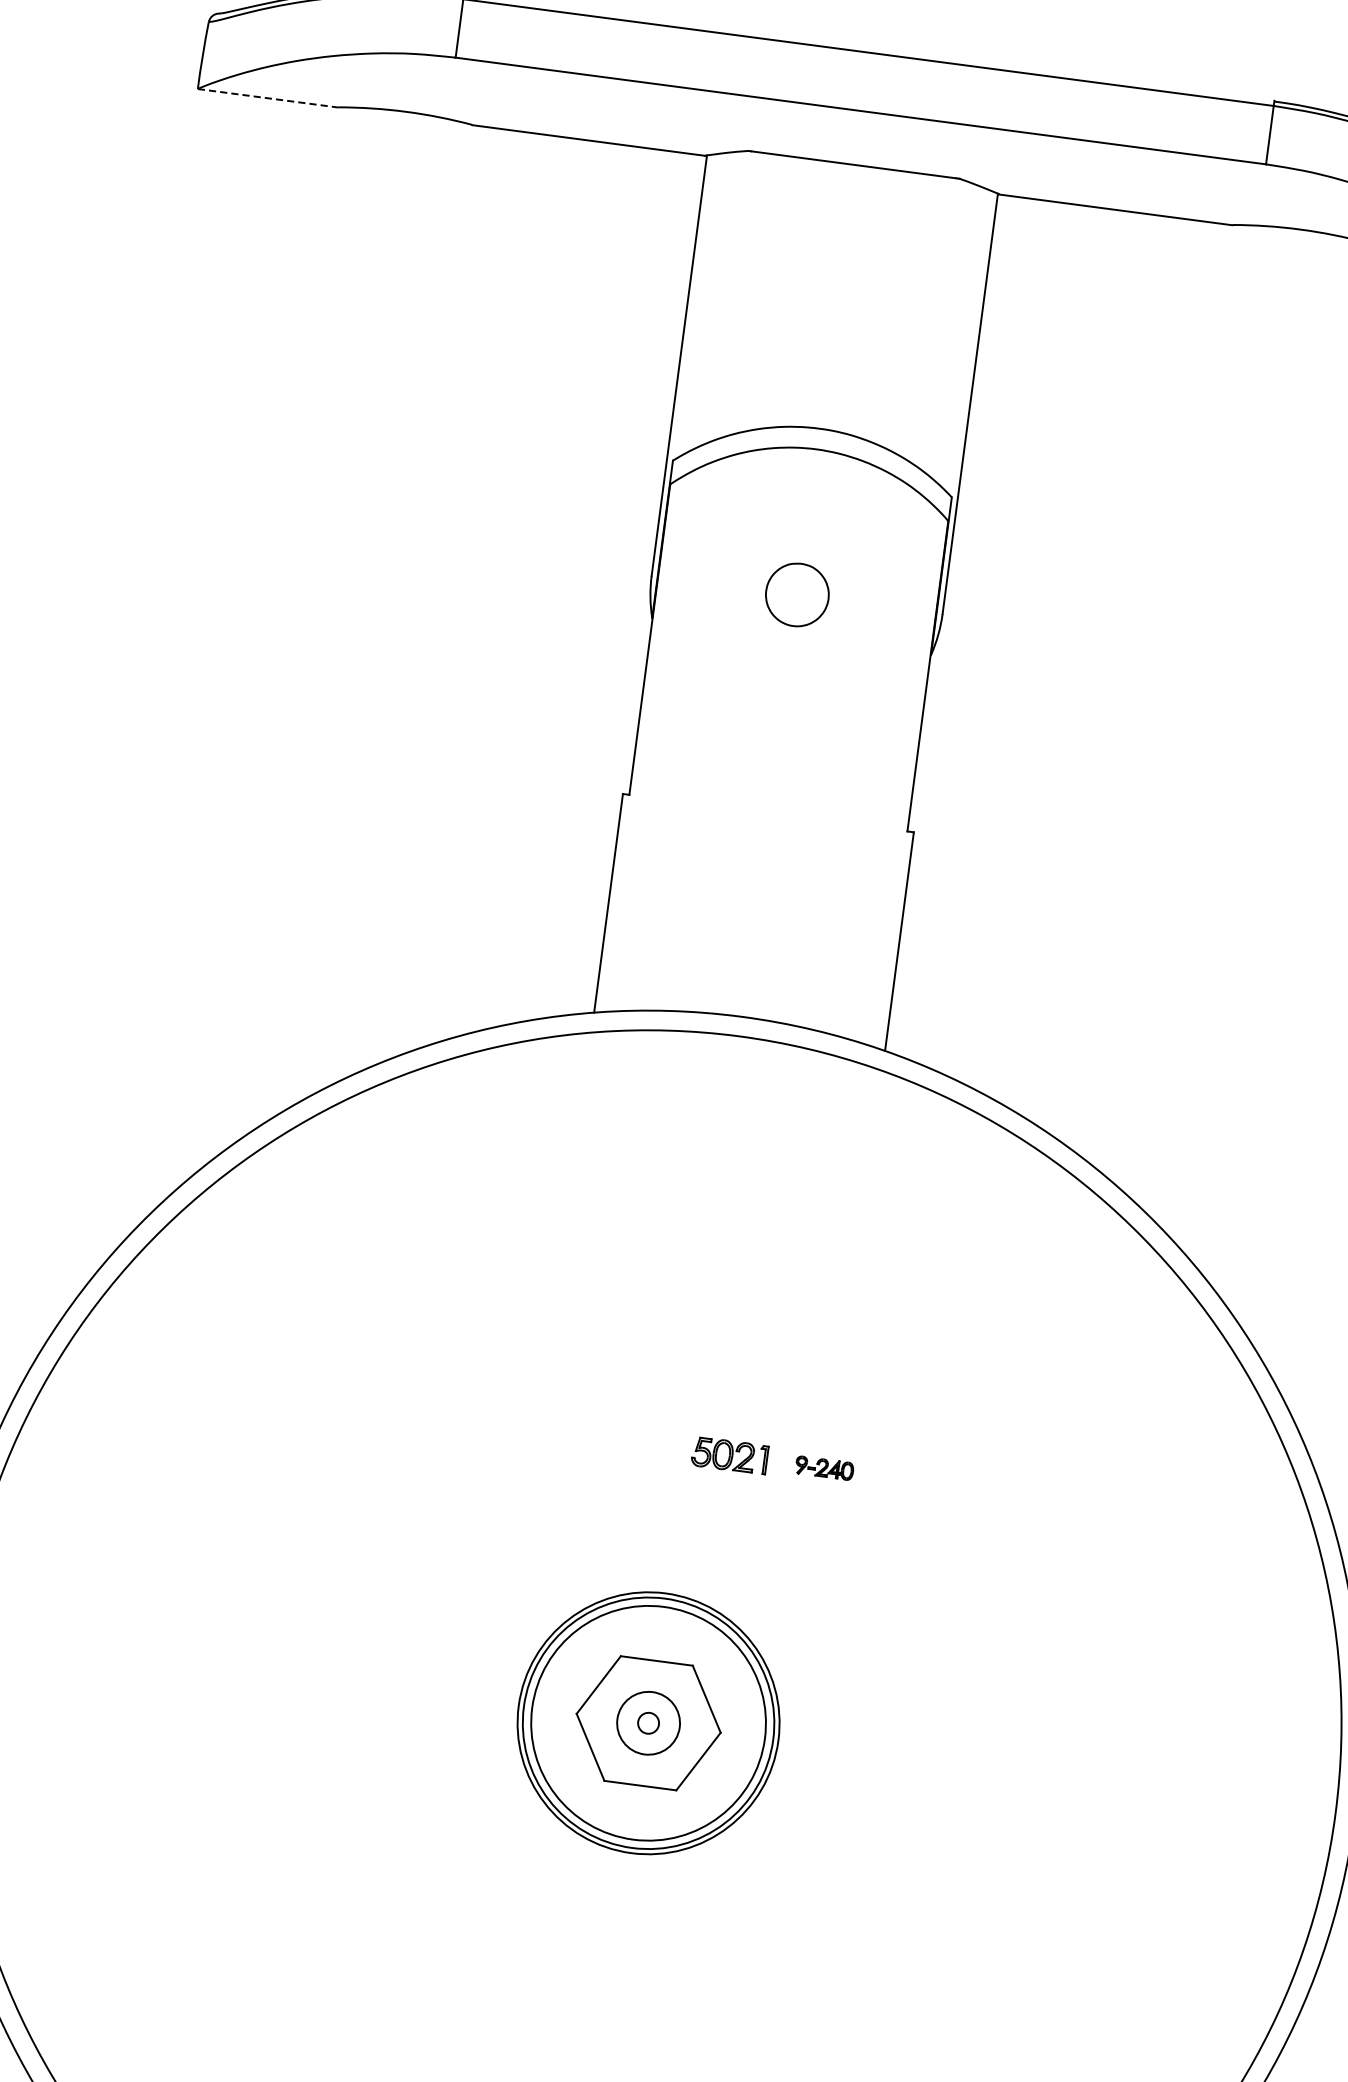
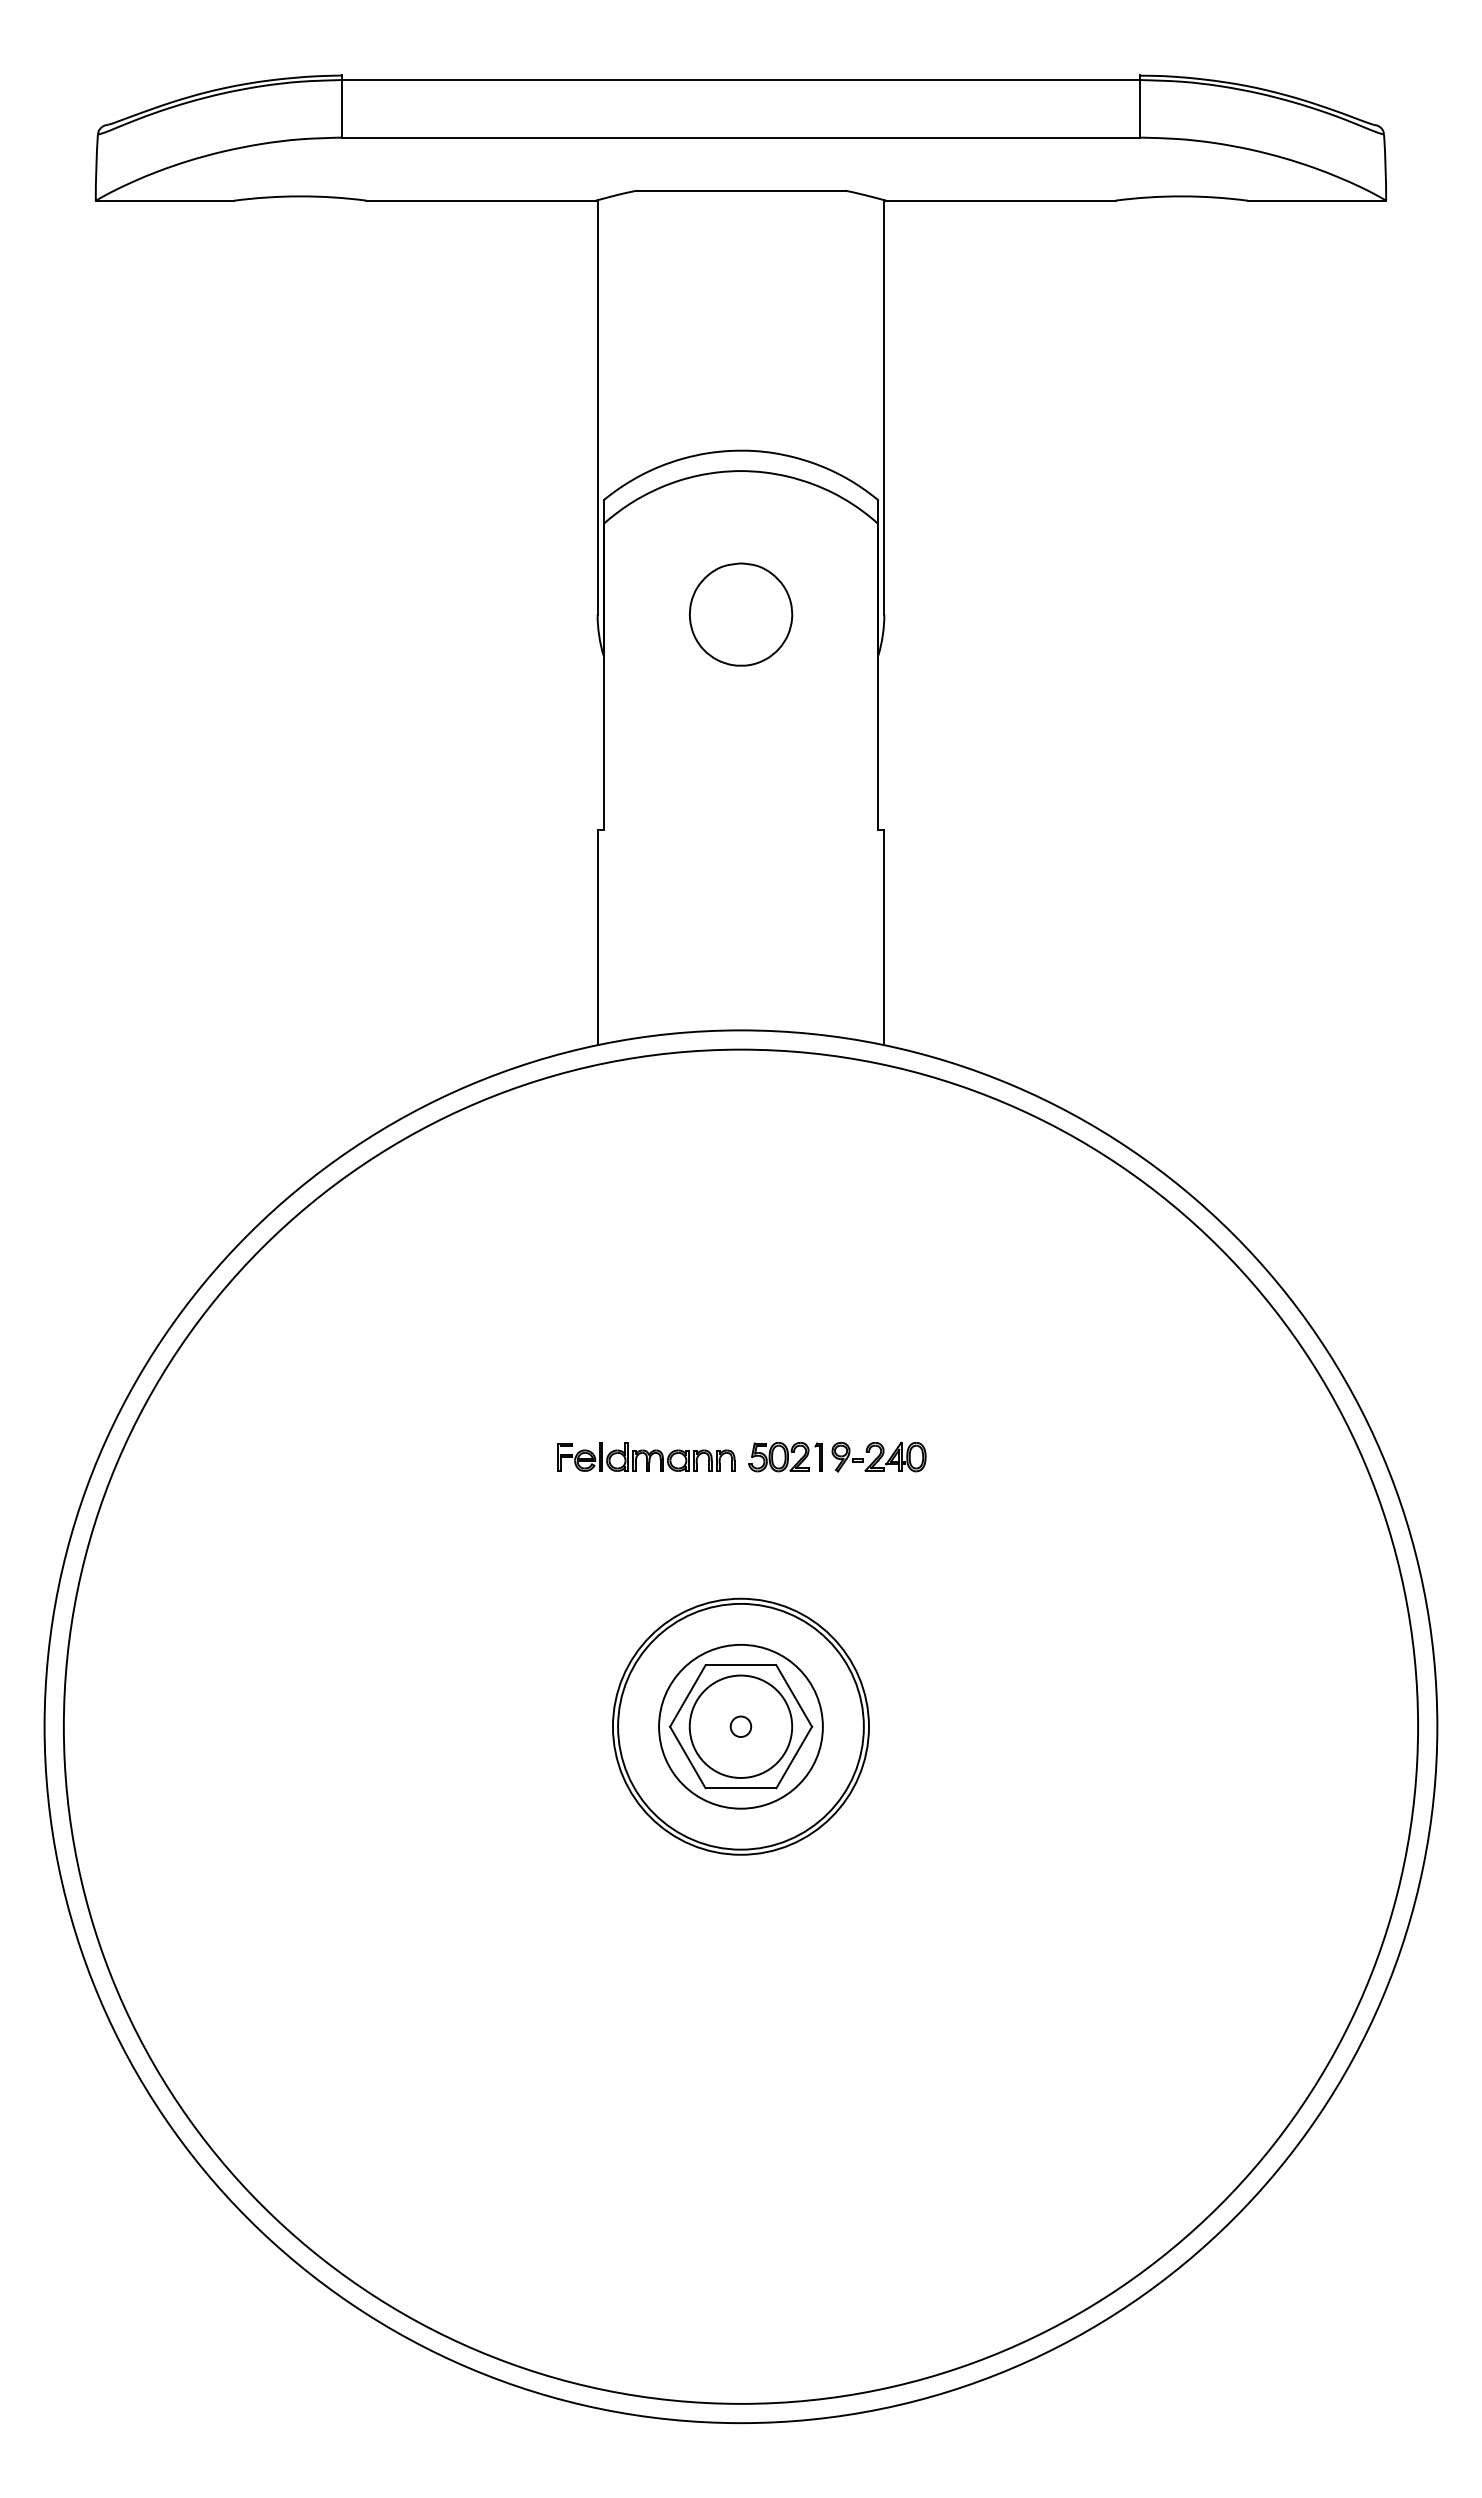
line: (268, 97) -> (165, 200), dashed -> solid
part: (797, 594) -> (741, 614), size x1.67
part: (588, 1436) -> (646, 1456), added
part: (824, 1468) -> (878, 1457), size x1.67
circle: (648, 1722) -> (740, 1726), size x0.71
circle: (648, 1722) -> (740, 1726), size x1.67

